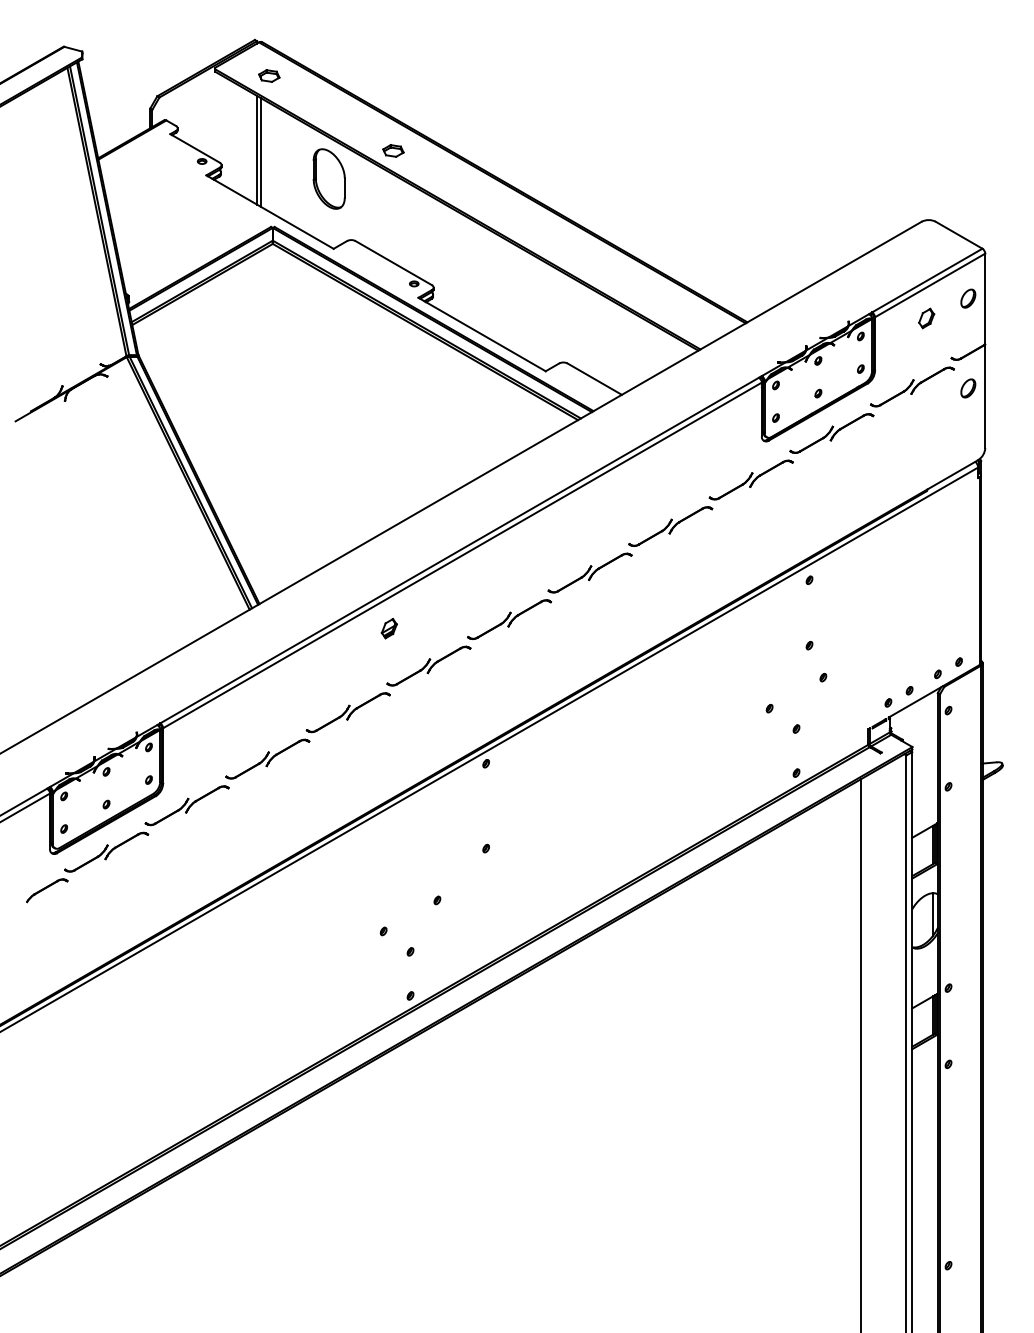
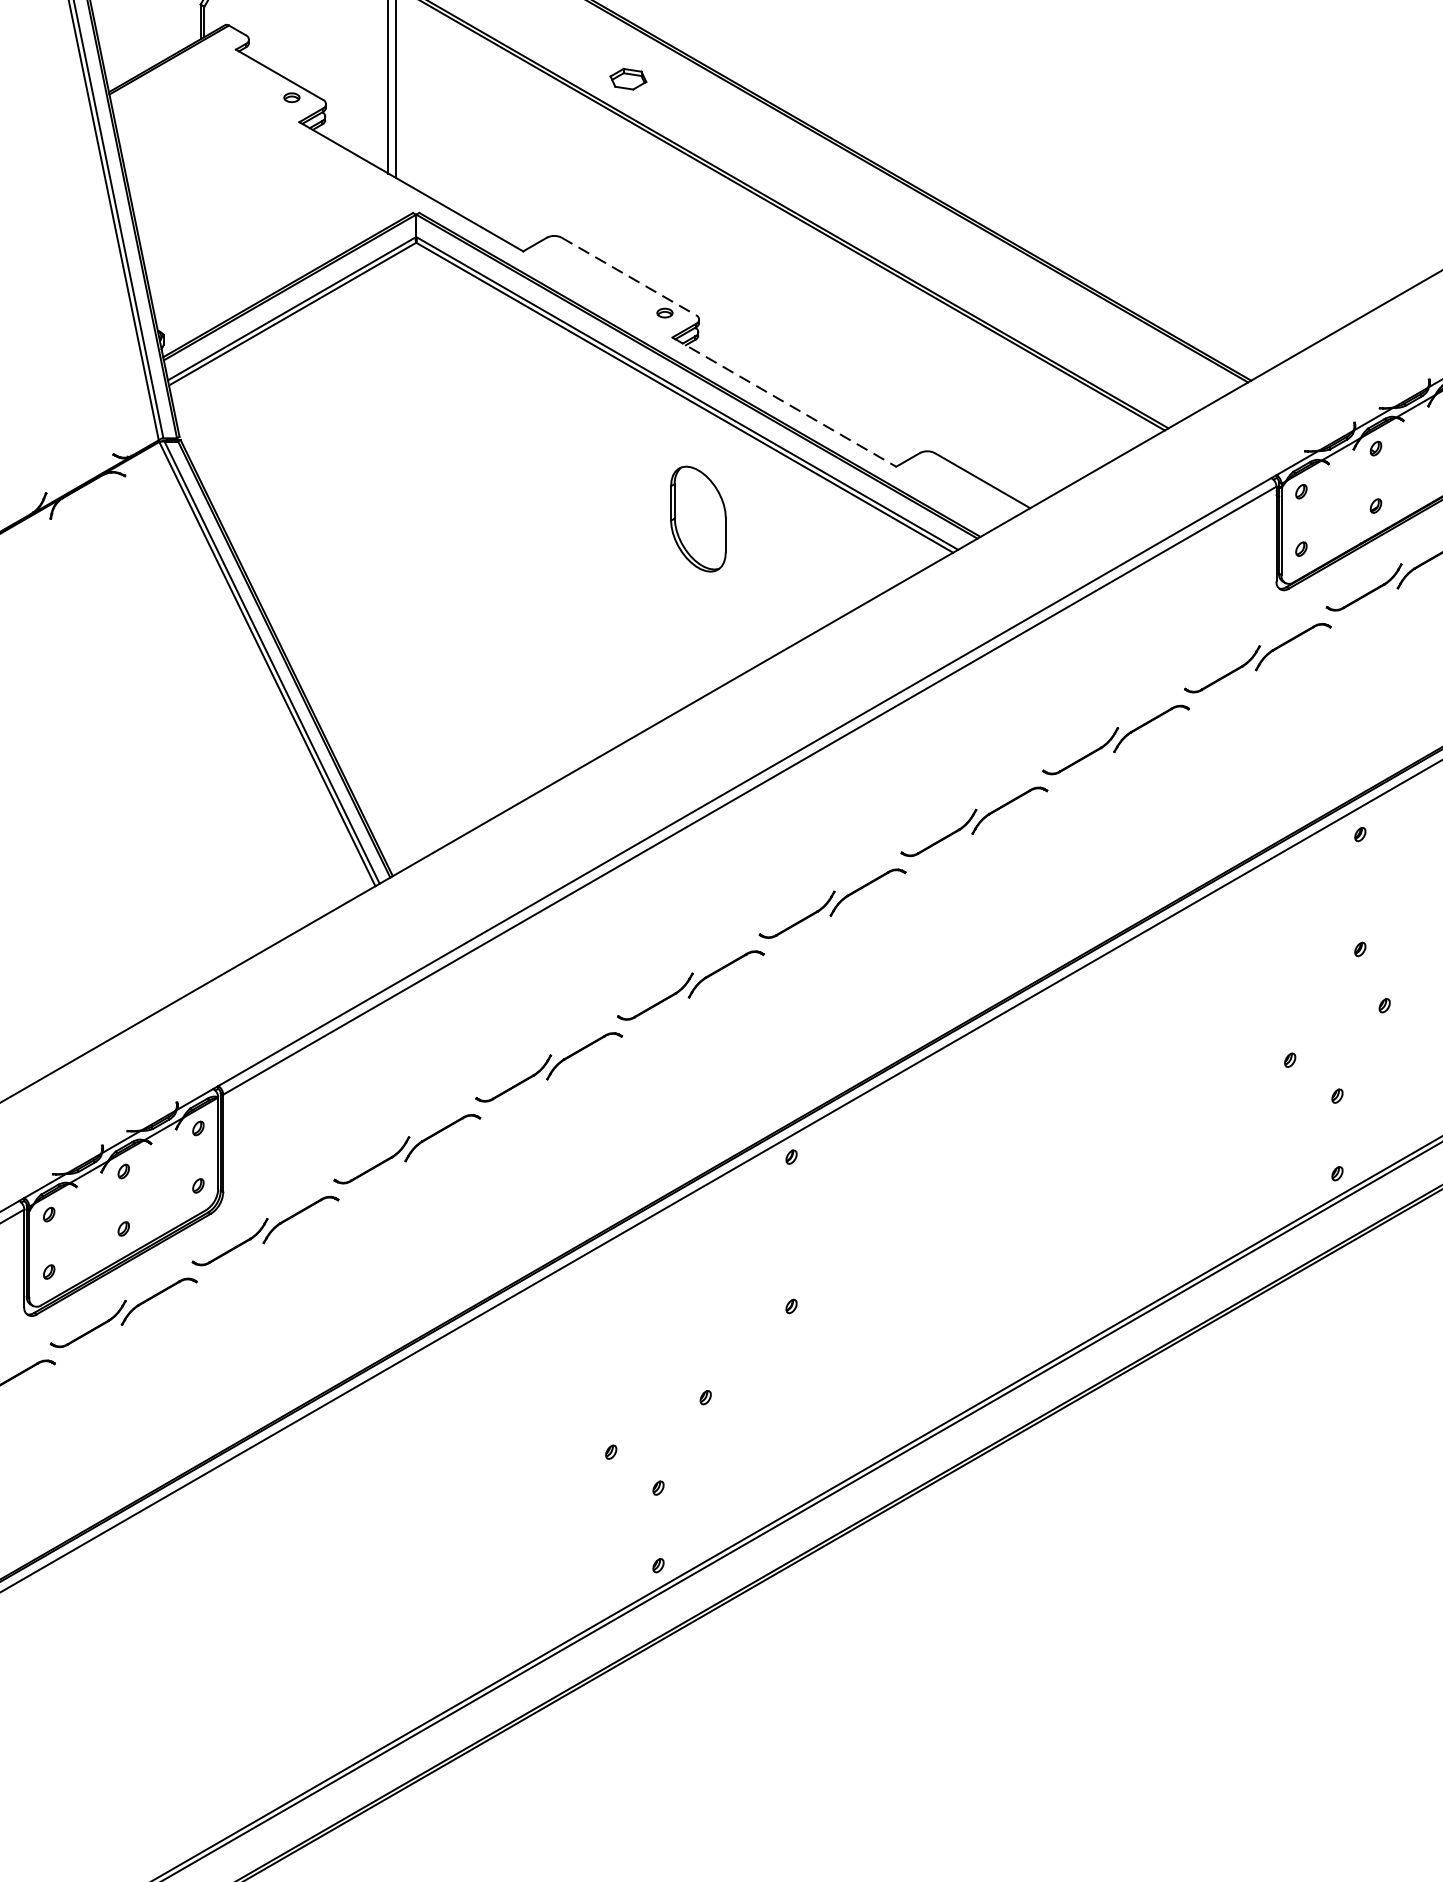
part: (328, 178) -> (697, 518), moved
line: (394, 263) -> (630, 277), solid -> dashed
line: (482, 334) -> (785, 402), solid -> dashed
part: (388, 628) -> (619, 919), removed

